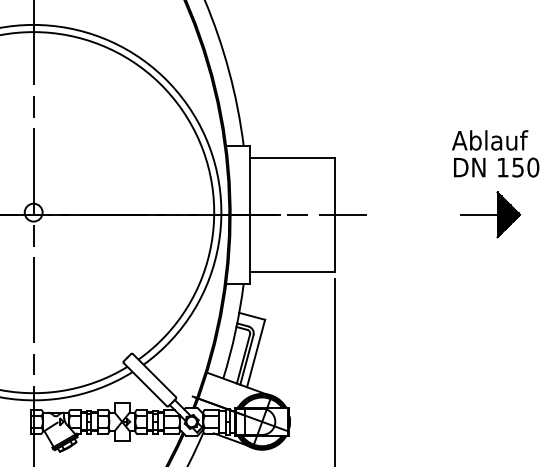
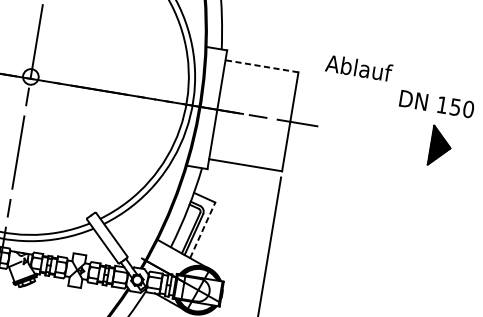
text: (490, 140) -> (359, 68), moved
line: (291, 157) -> (261, 66), solid -> dashed
line: (479, 214) -> (415, 142), removed
line: (256, 353) -> (203, 230), solid -> dashed

